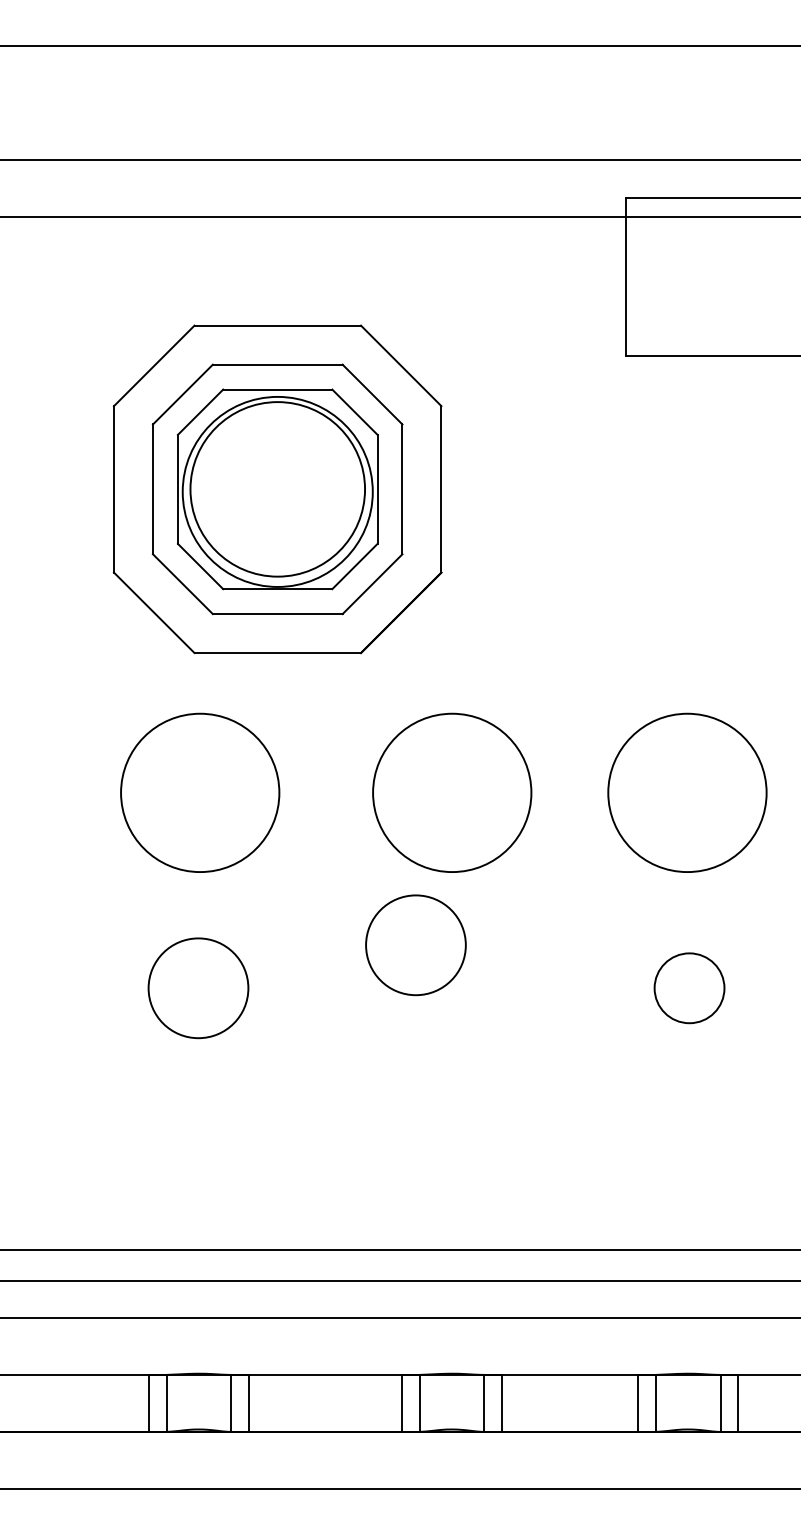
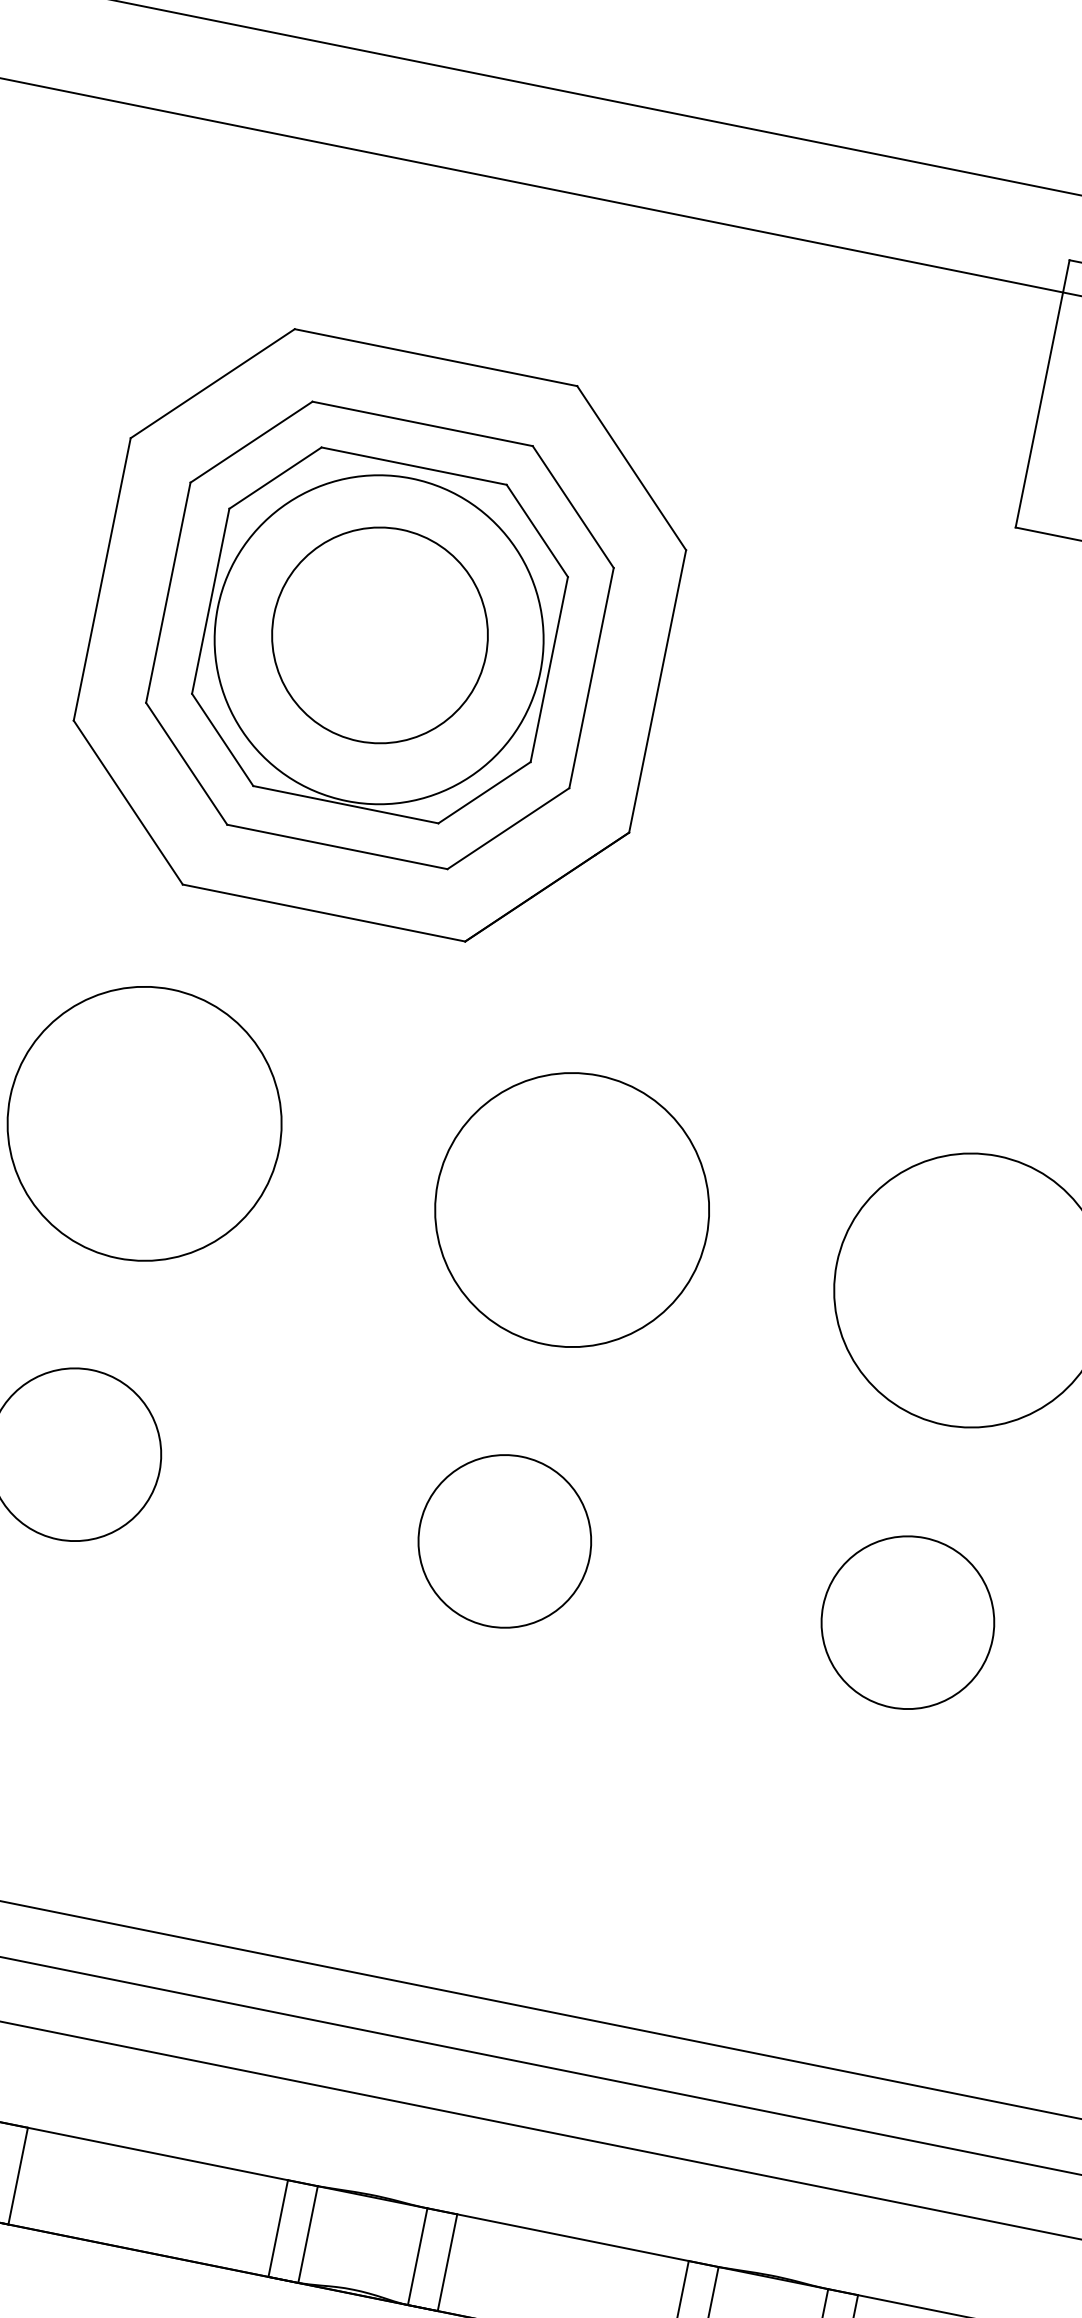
circle: (277, 489) -> (379, 635), size x0.71
circle: (415, 945) -> (504, 1541), moved
circle: (689, 988) -> (907, 1623), size x1.43

